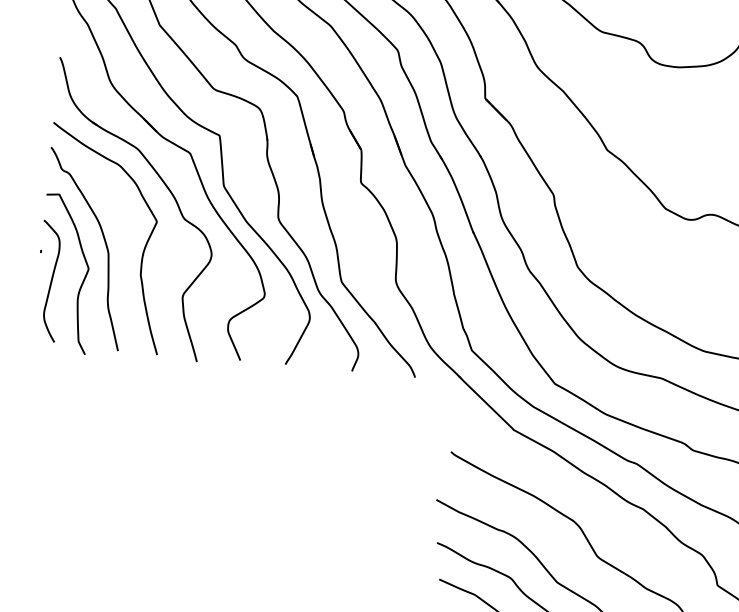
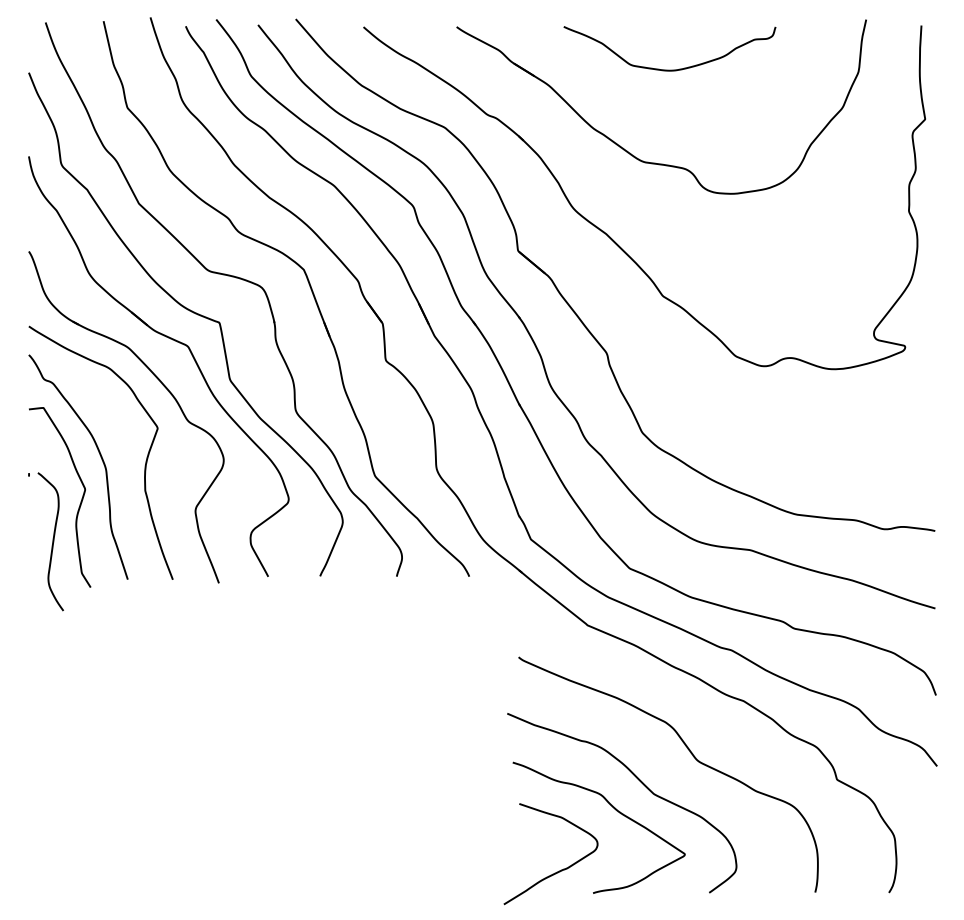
curve: (50, 281) -> (52, 541), moved

